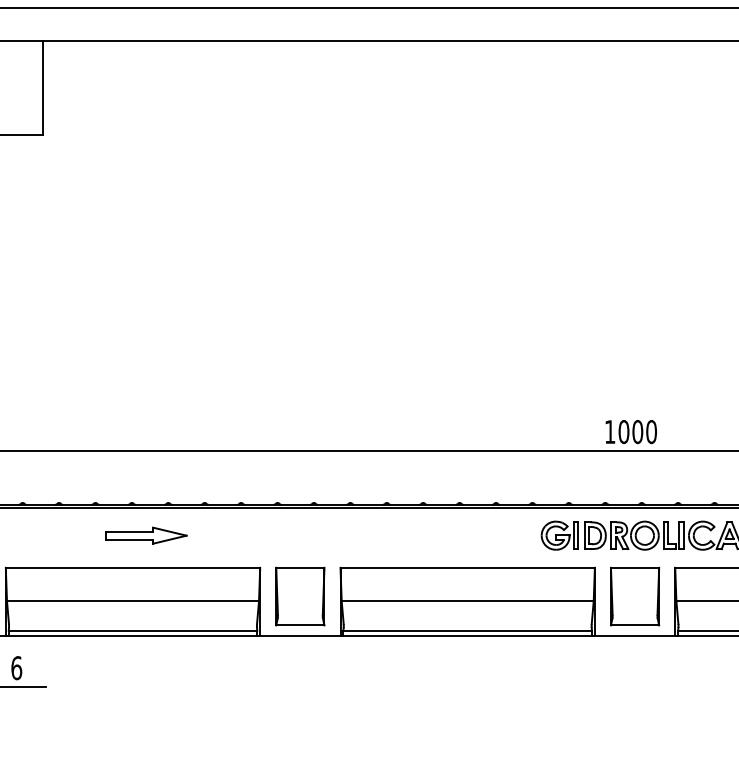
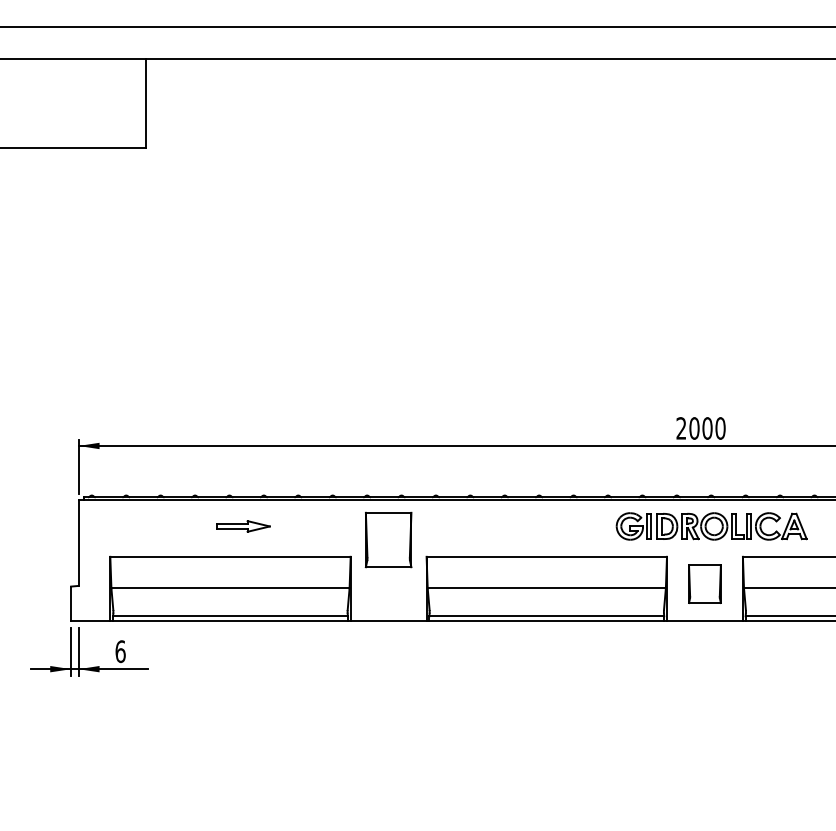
text: (610, 432) -> (681, 428), 1000 -> 2000
part: (146, 535) -> (243, 526), size x0.7
part: (300, 596) -> (388, 539), moved
part: (634, 596) -> (704, 583), size x0.7

